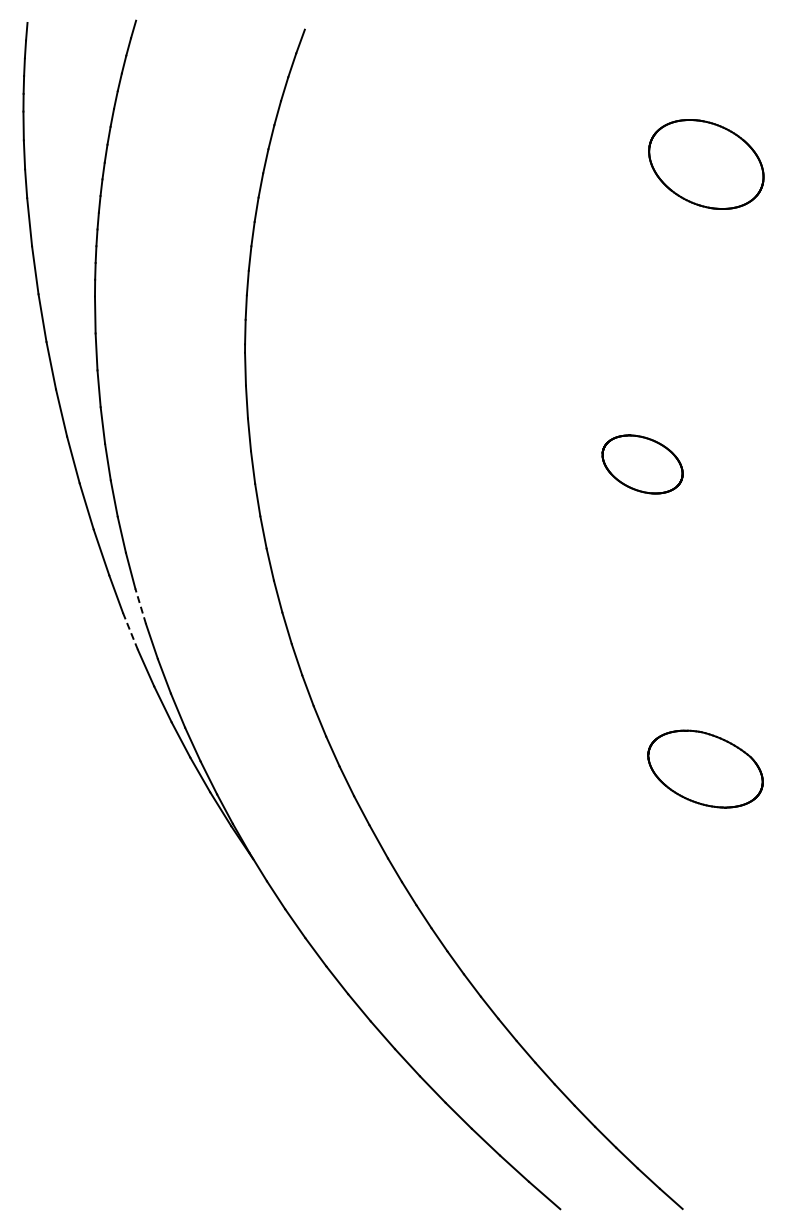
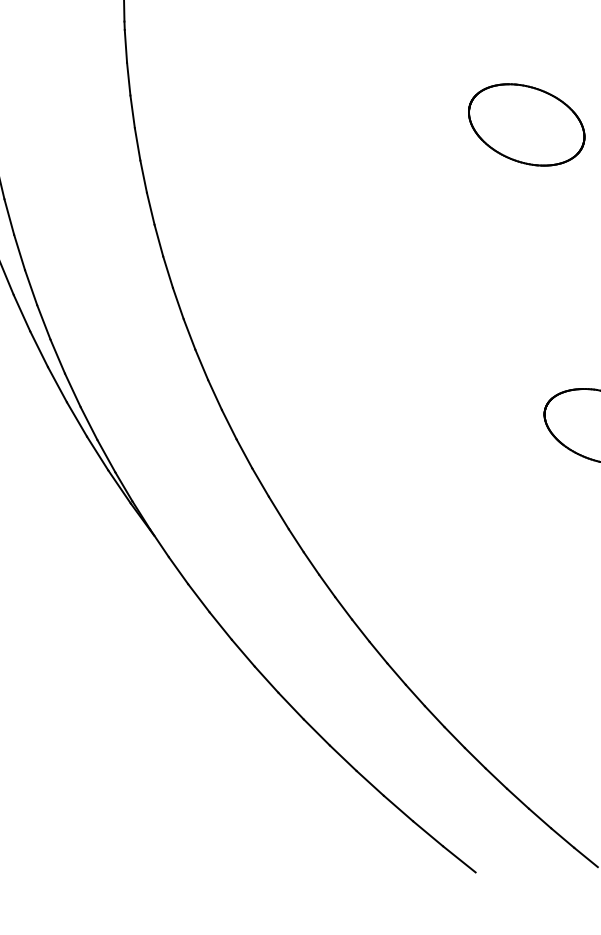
part: (642, 464) -> (526, 124), size x1.43
line: (140, 605) -> (30, 286), dashed -> solid
line: (130, 631) -> (22, 313), dashed -> solid

